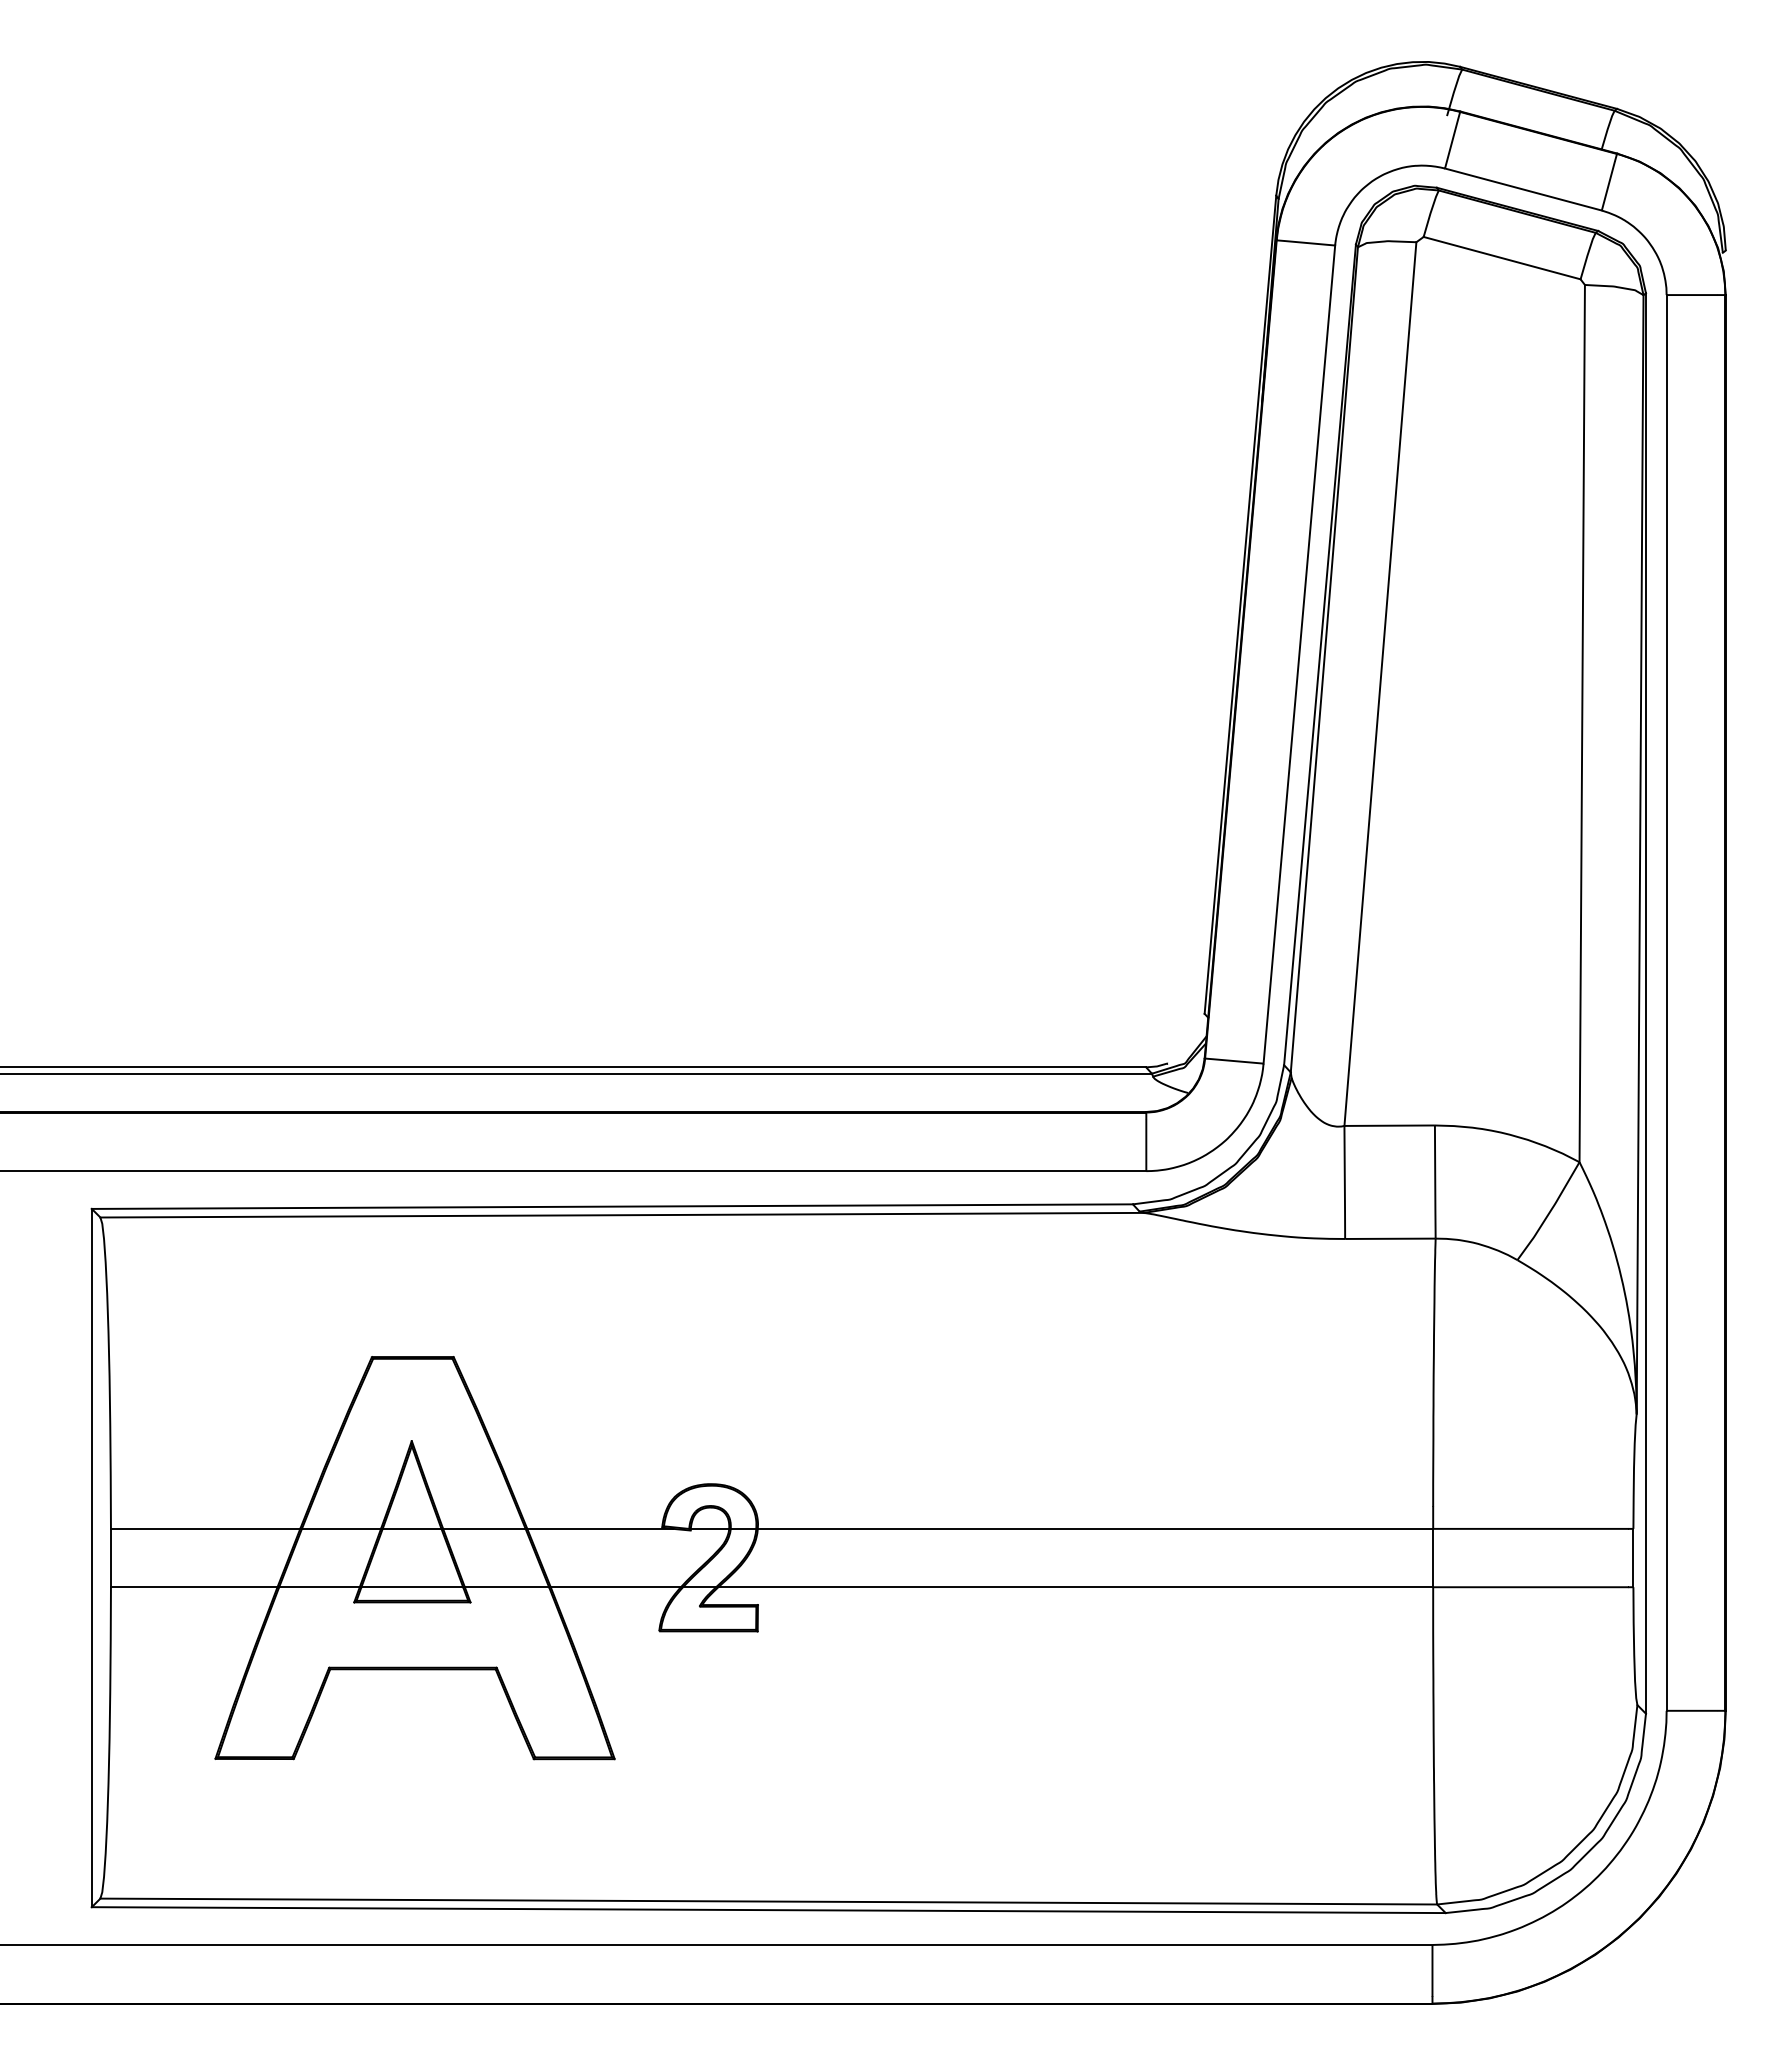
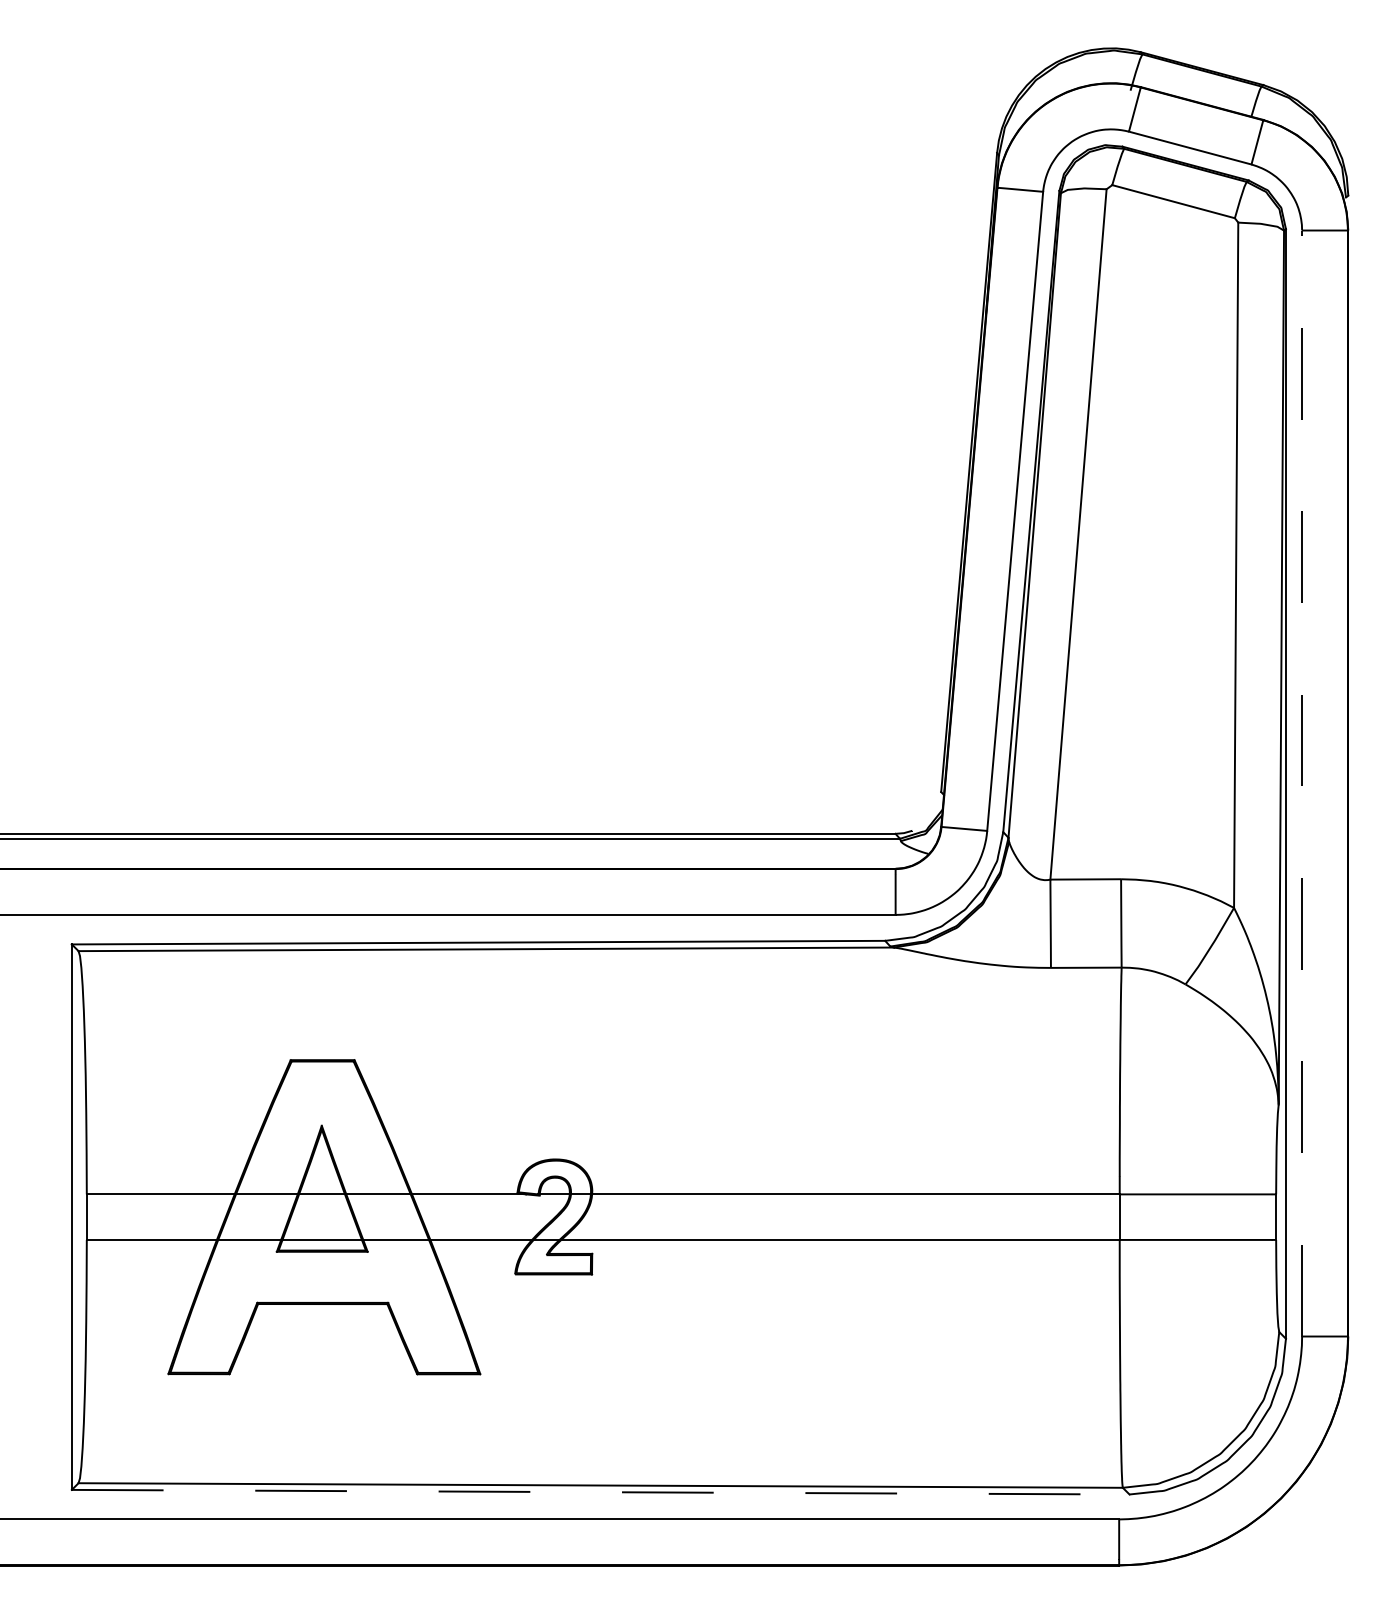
line: (1666, 1002) -> (1301, 783), solid -> dashed
line: (768, 1910) -> (600, 1492), solid -> dashed

